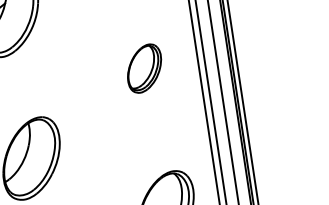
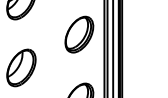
part: (144, 68) -> (79, 34), size x1.67

